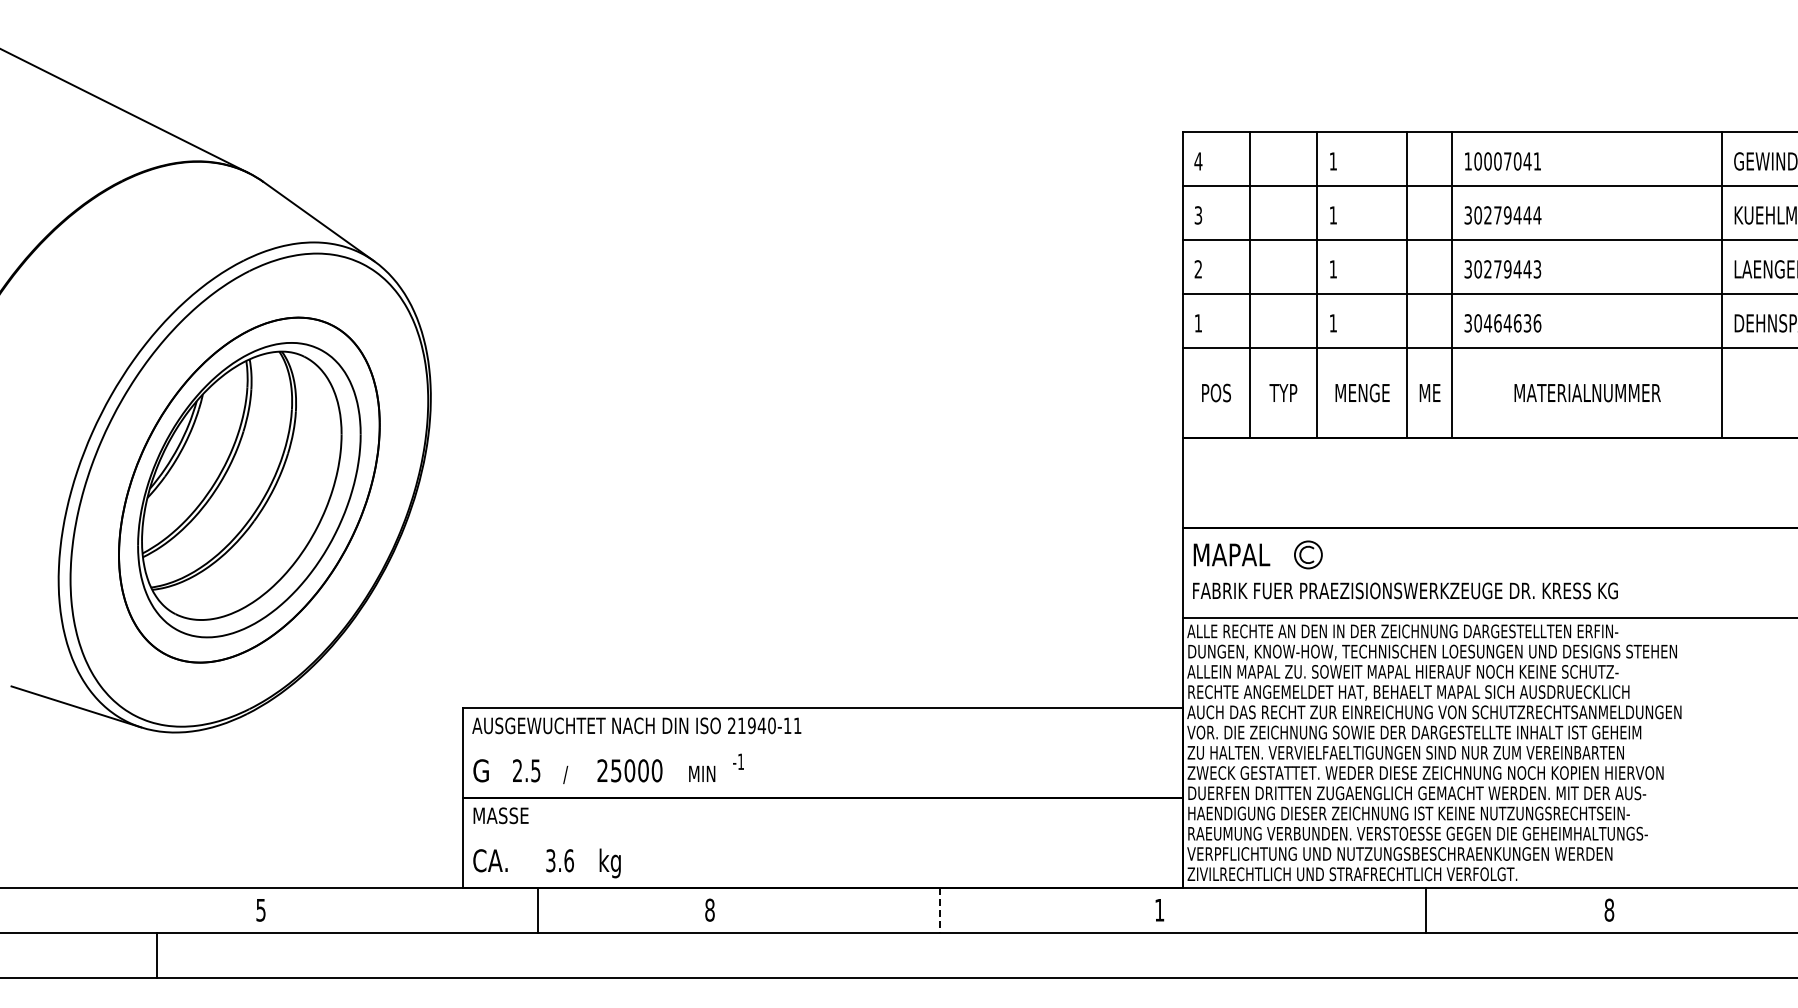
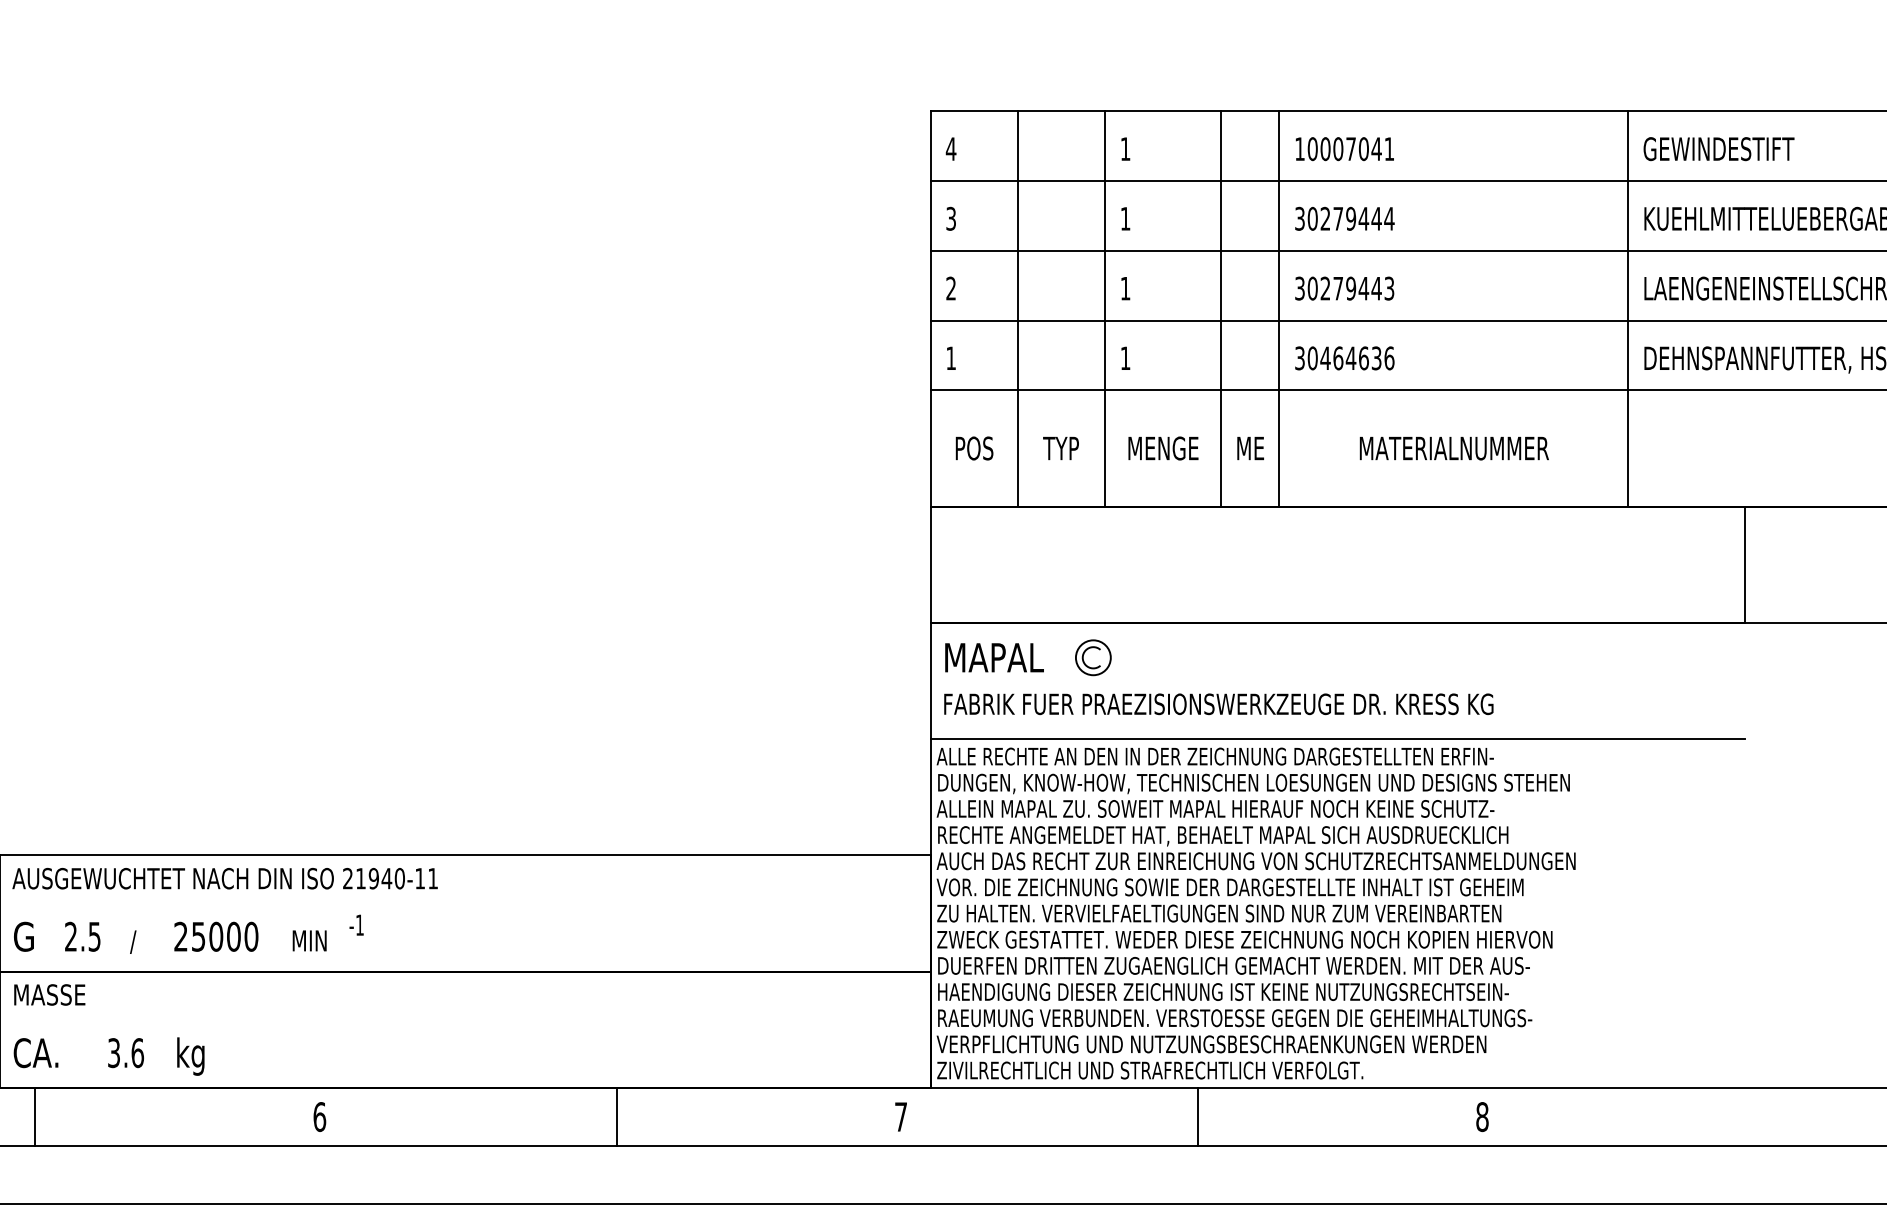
line: (537, 909) -> (34, 1116), moved
text: (709, 909) -> (319, 1116), 8 -> 6
line: (1426, 909) -> (1198, 1116), moved
line: (939, 910) -> (616, 1117), dashed -> solid
text: (1159, 910) -> (900, 1117), 1 -> 7

